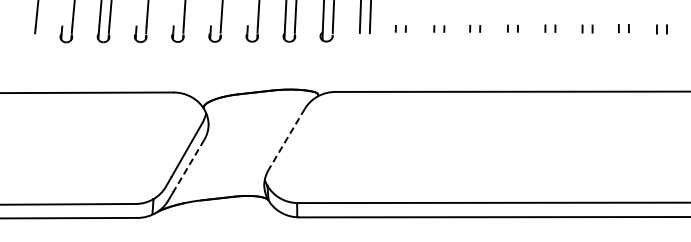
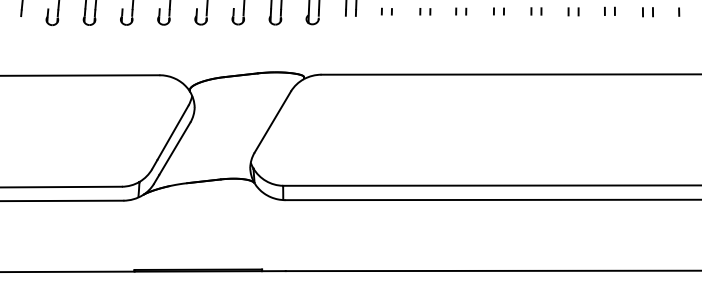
line: (286, 139) -> (272, 122), dashed -> solid
line: (188, 166) -> (174, 149), dashed -> solid

